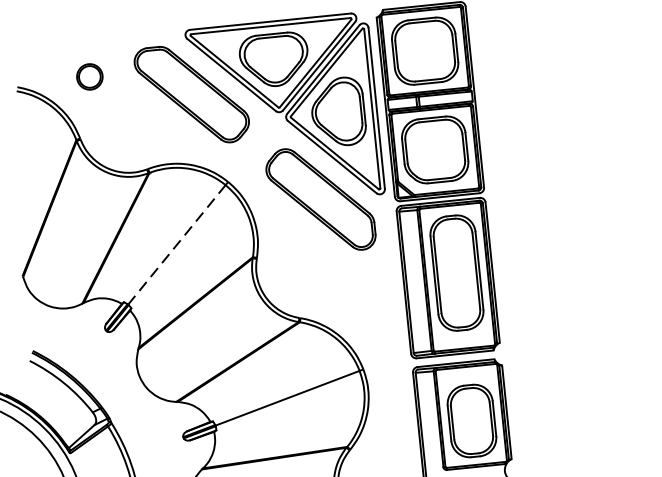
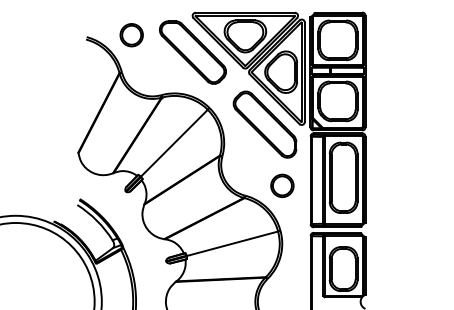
part: (89, 77) -> (131, 35), size x1.43
line: (176, 243) -> (174, 142), dashed -> solid
part: (359, 295) -> (282, 185), added

